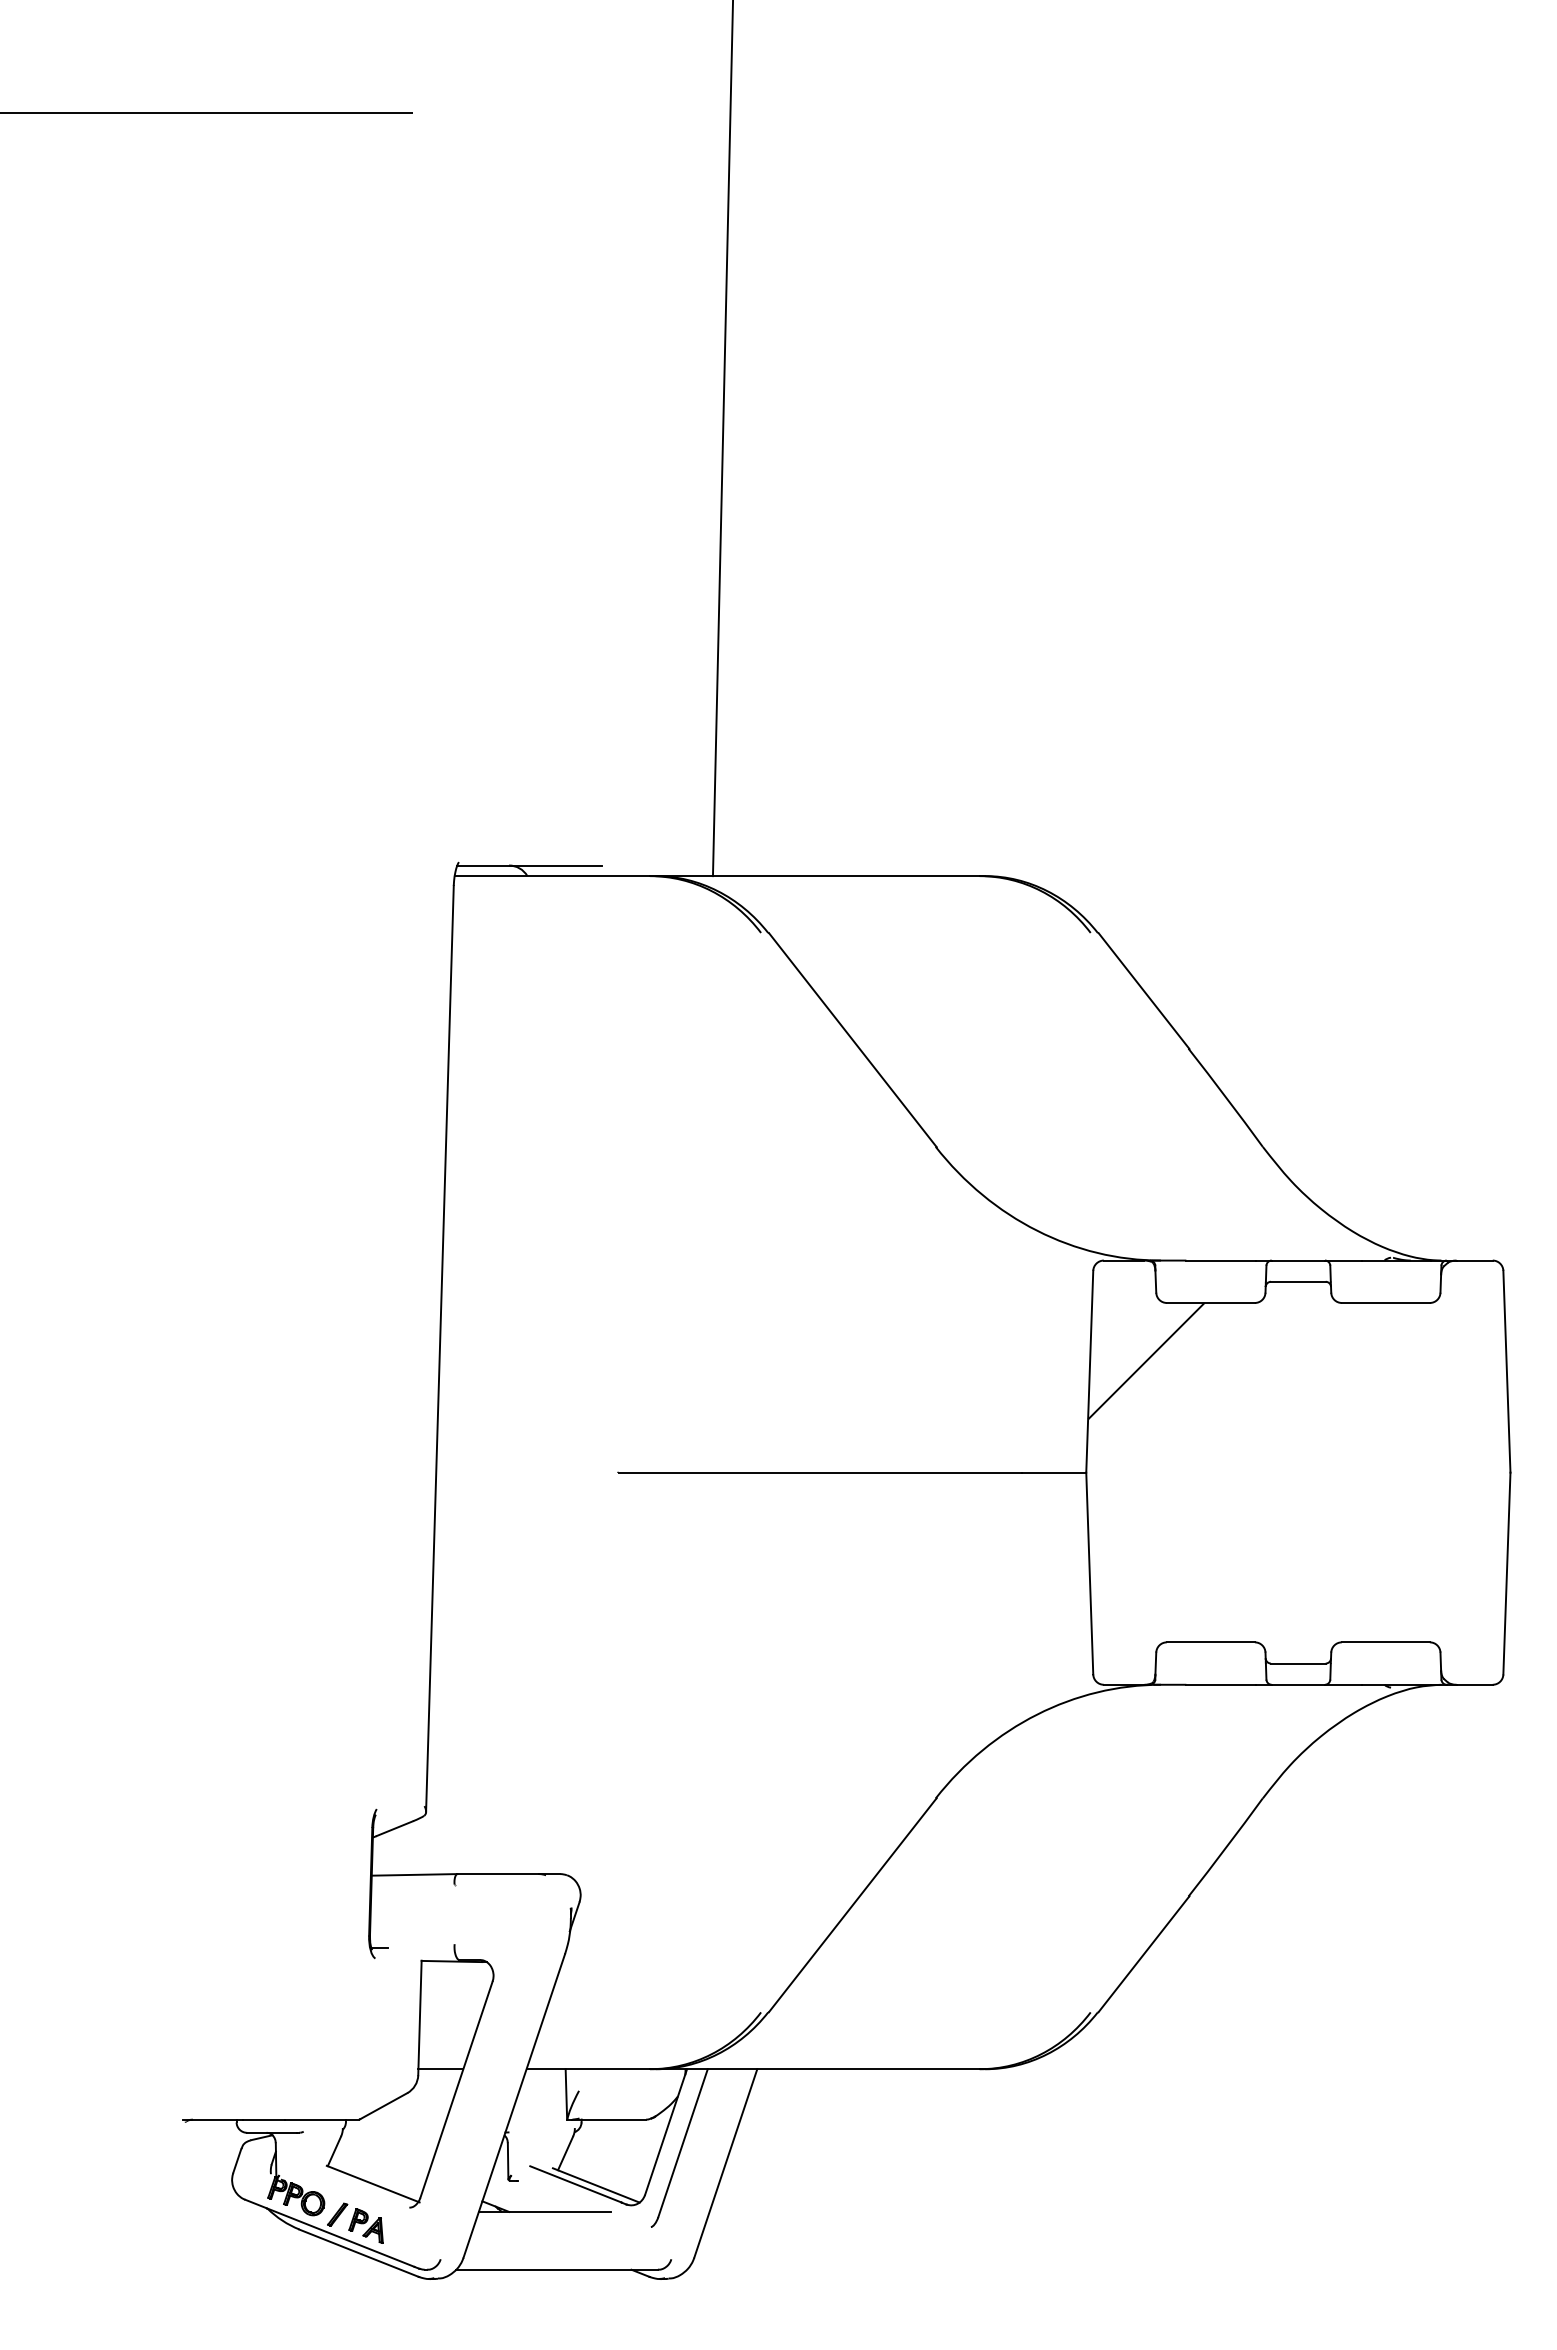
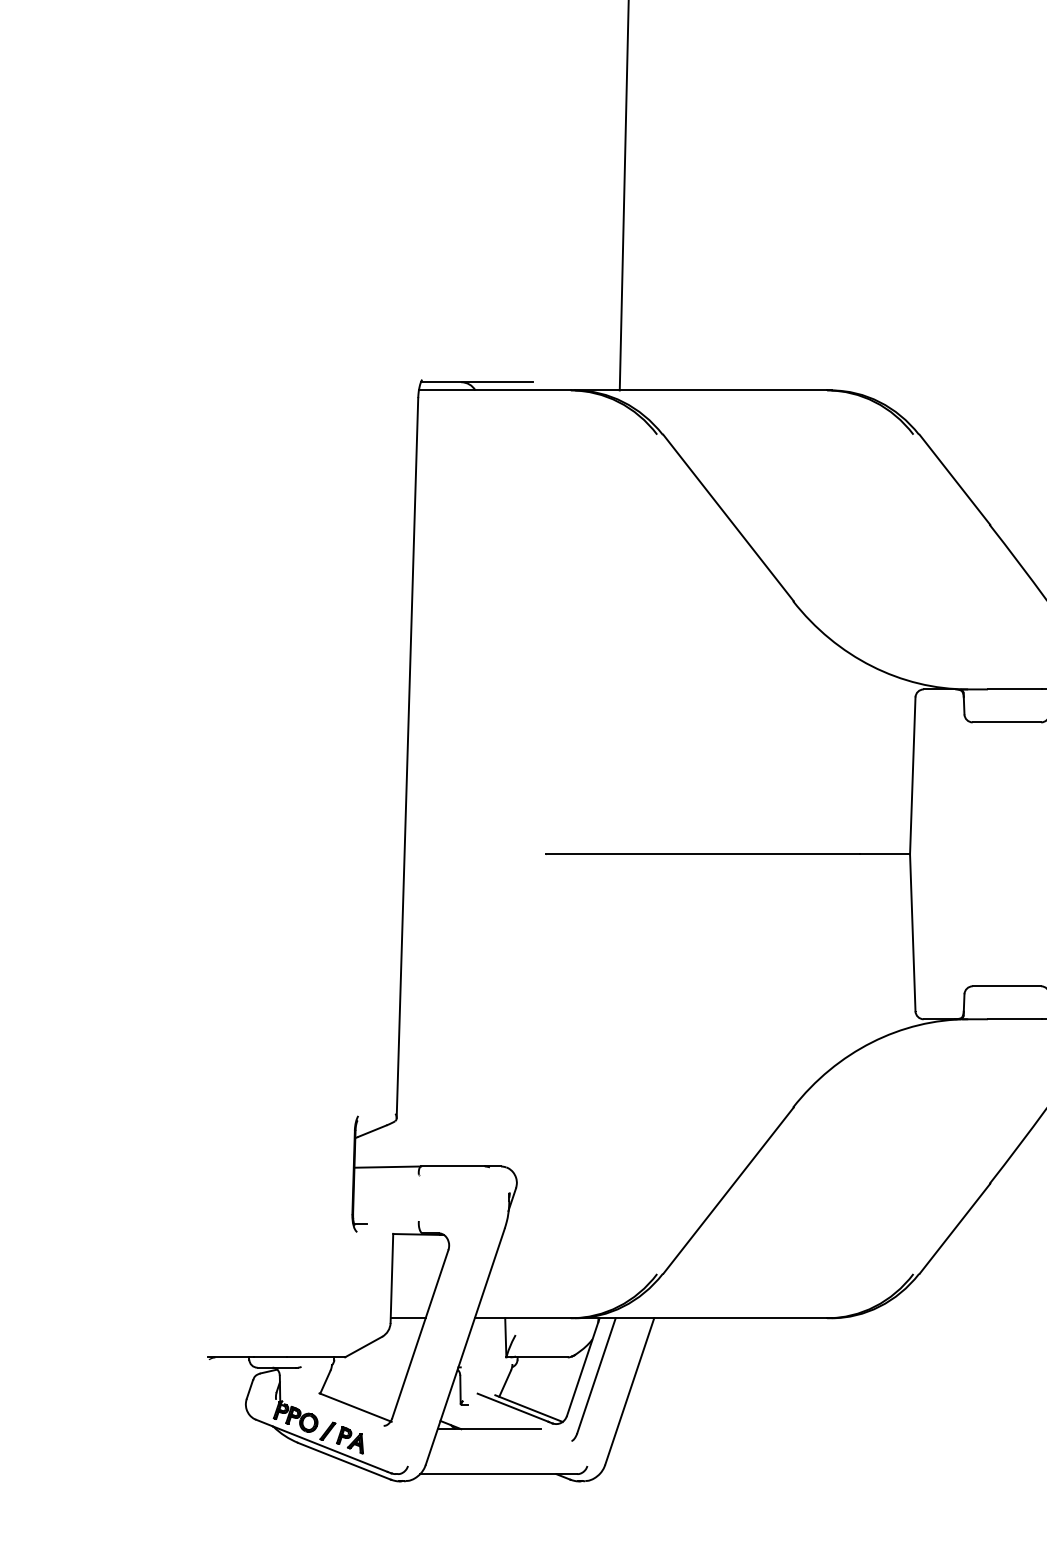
hatch: (1146, 1360) -> (956, 767), removed

